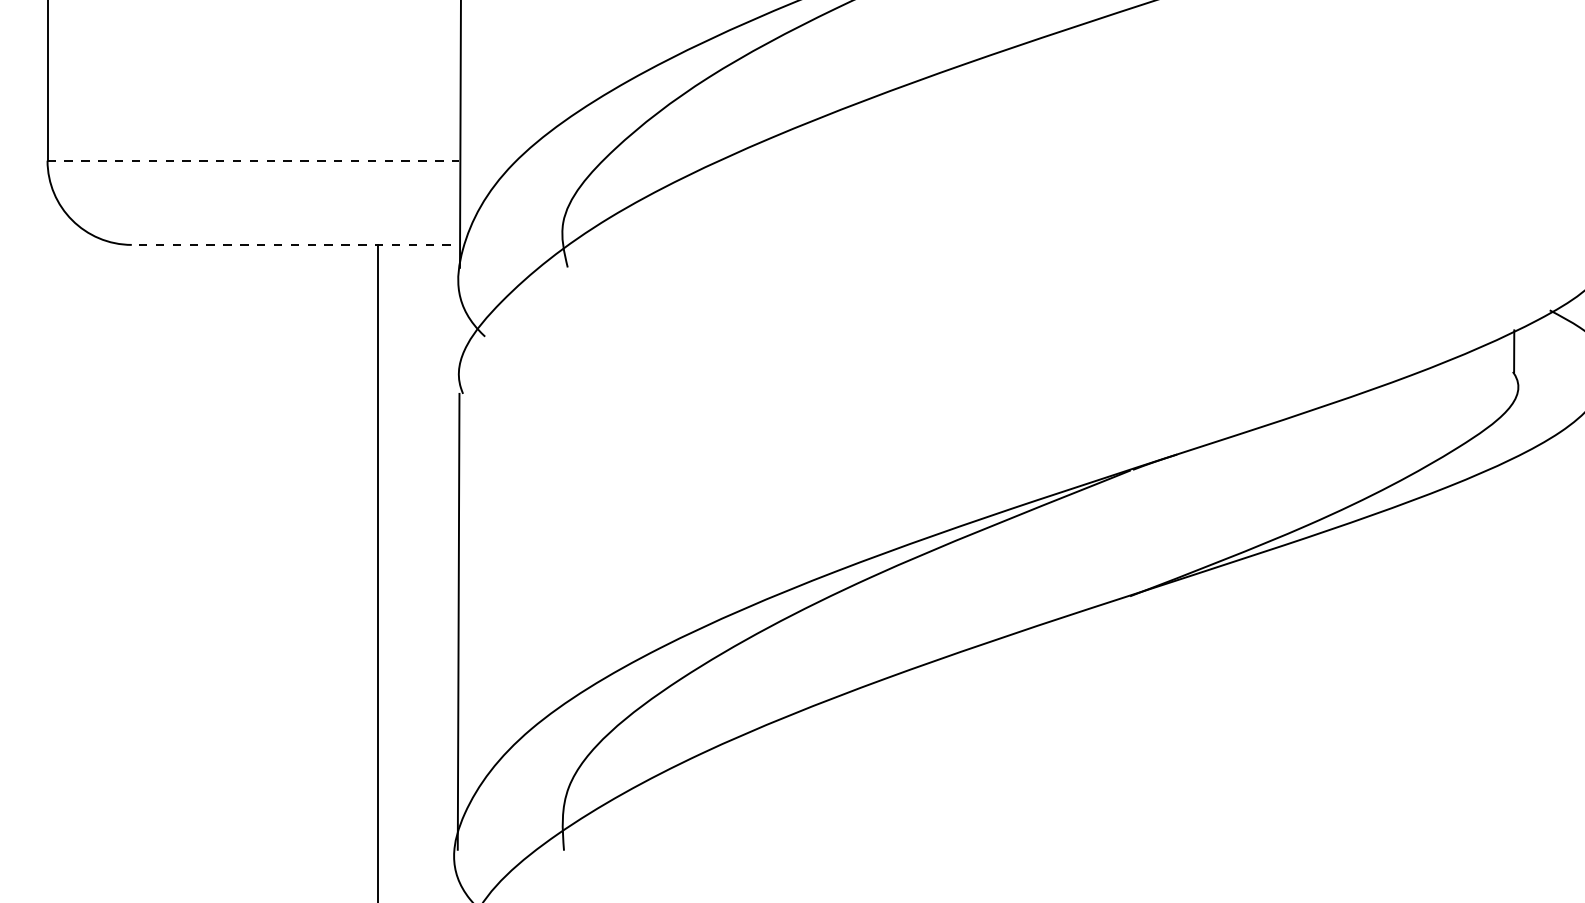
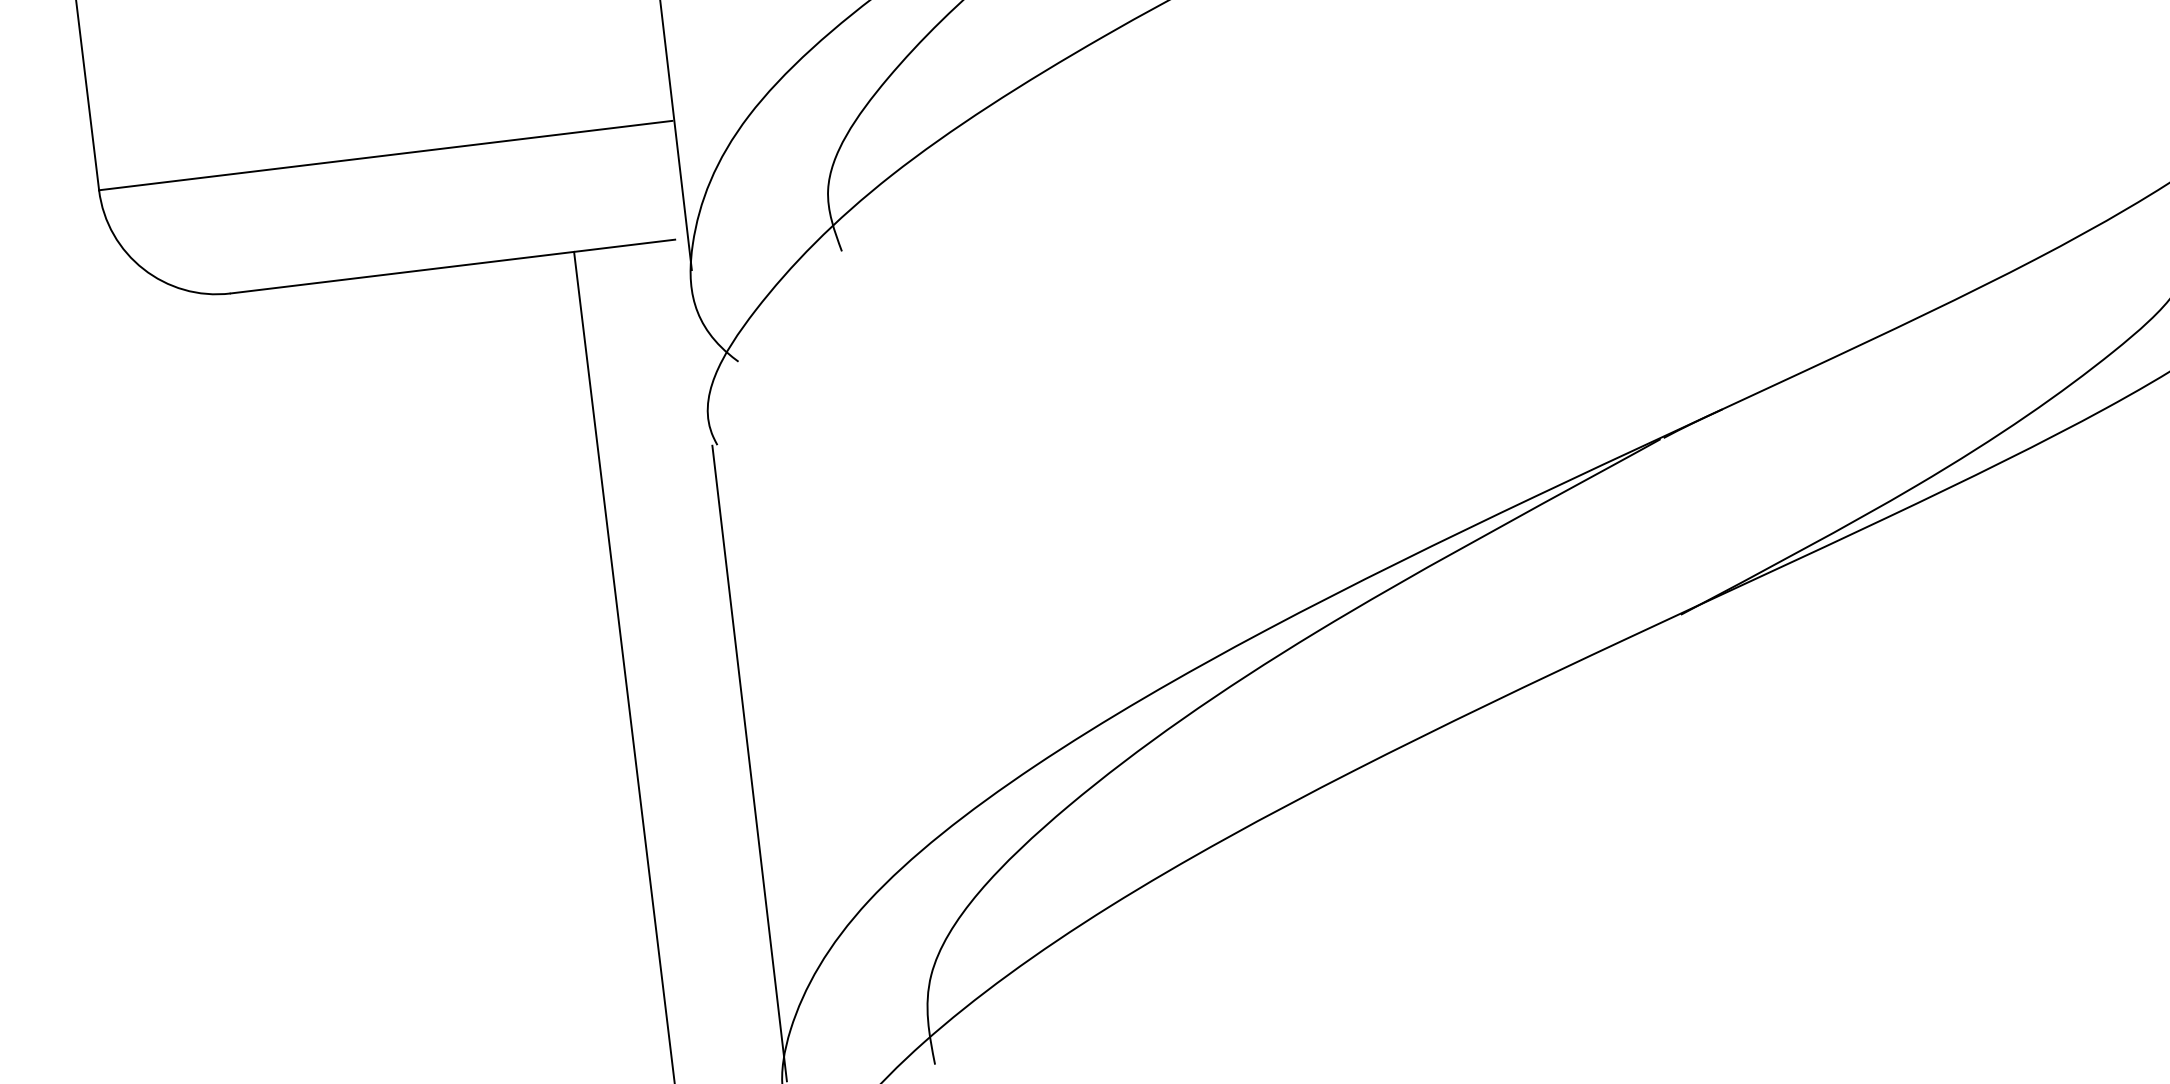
line: (253, 160) -> (386, 155), dashed -> solid
line: (290, 244) -> (451, 266), dashed -> solid

